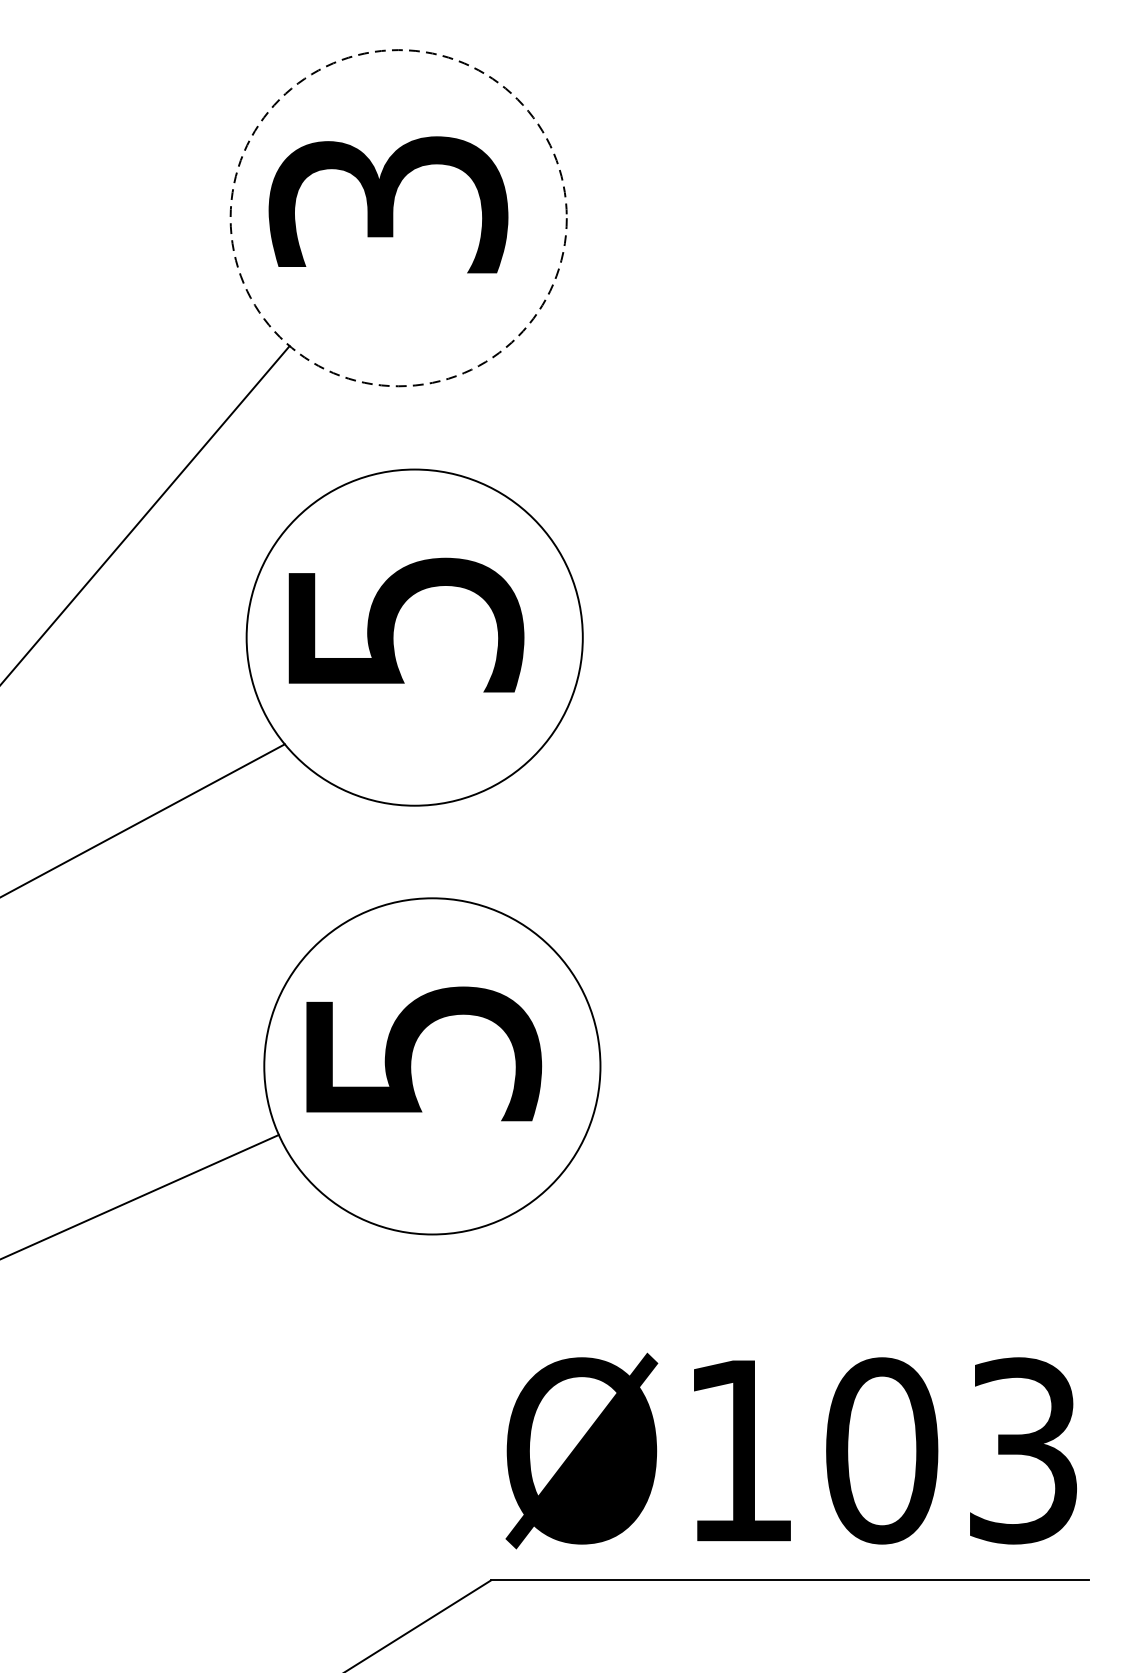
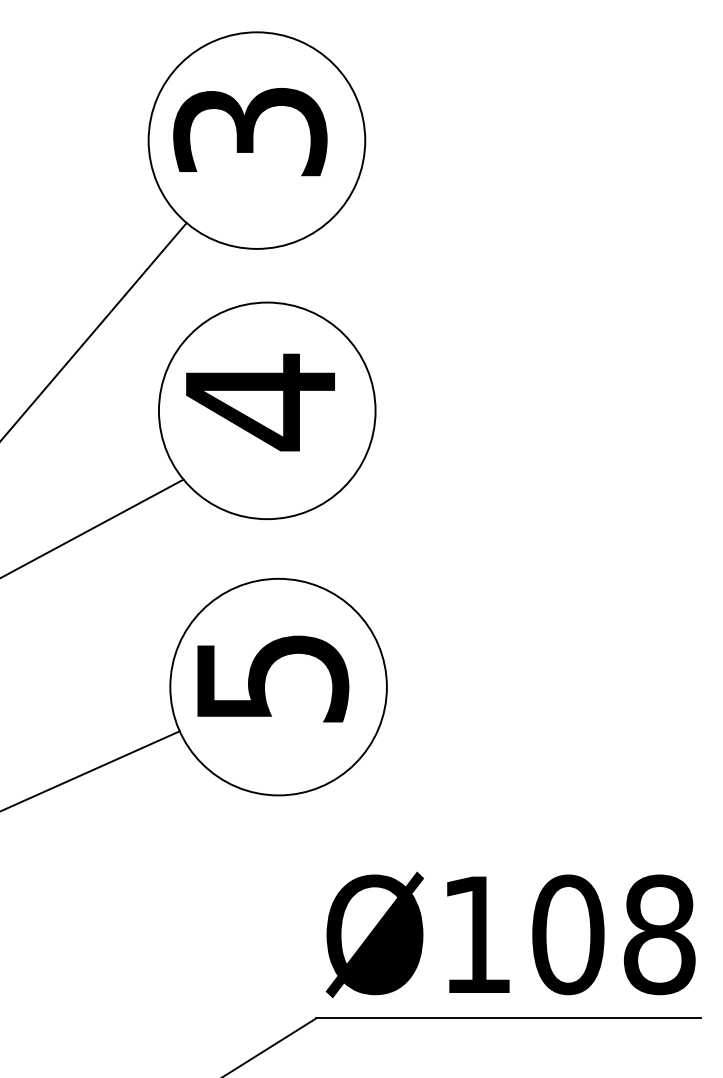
circle: (398, 217) -> (256, 140), dashed -> solid
text: (405, 624) -> (261, 402), 5 -> 4
text: (1023, 1450) -> (659, 934), Ø103 -> Ø108

